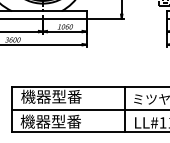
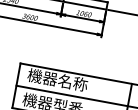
text: (66, 96) -> (72, 82), 機器型番 -> 機器名称

